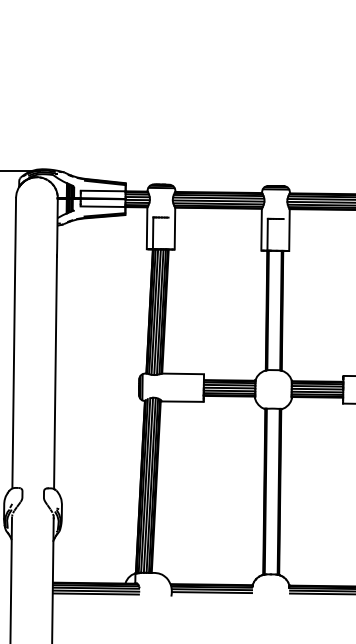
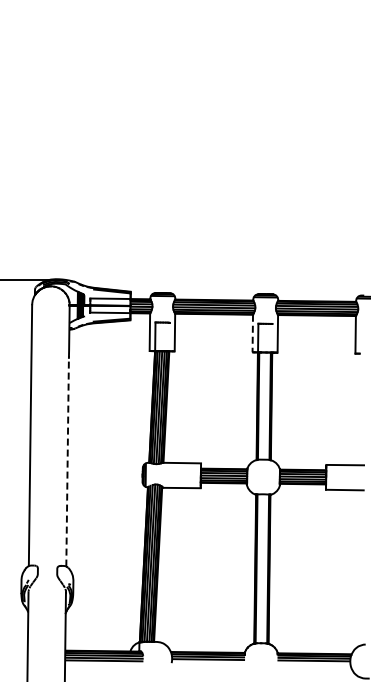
line: (261, 230) -> (252, 334), solid -> dashed
line: (55, 371) -> (67, 460), solid -> dashed

